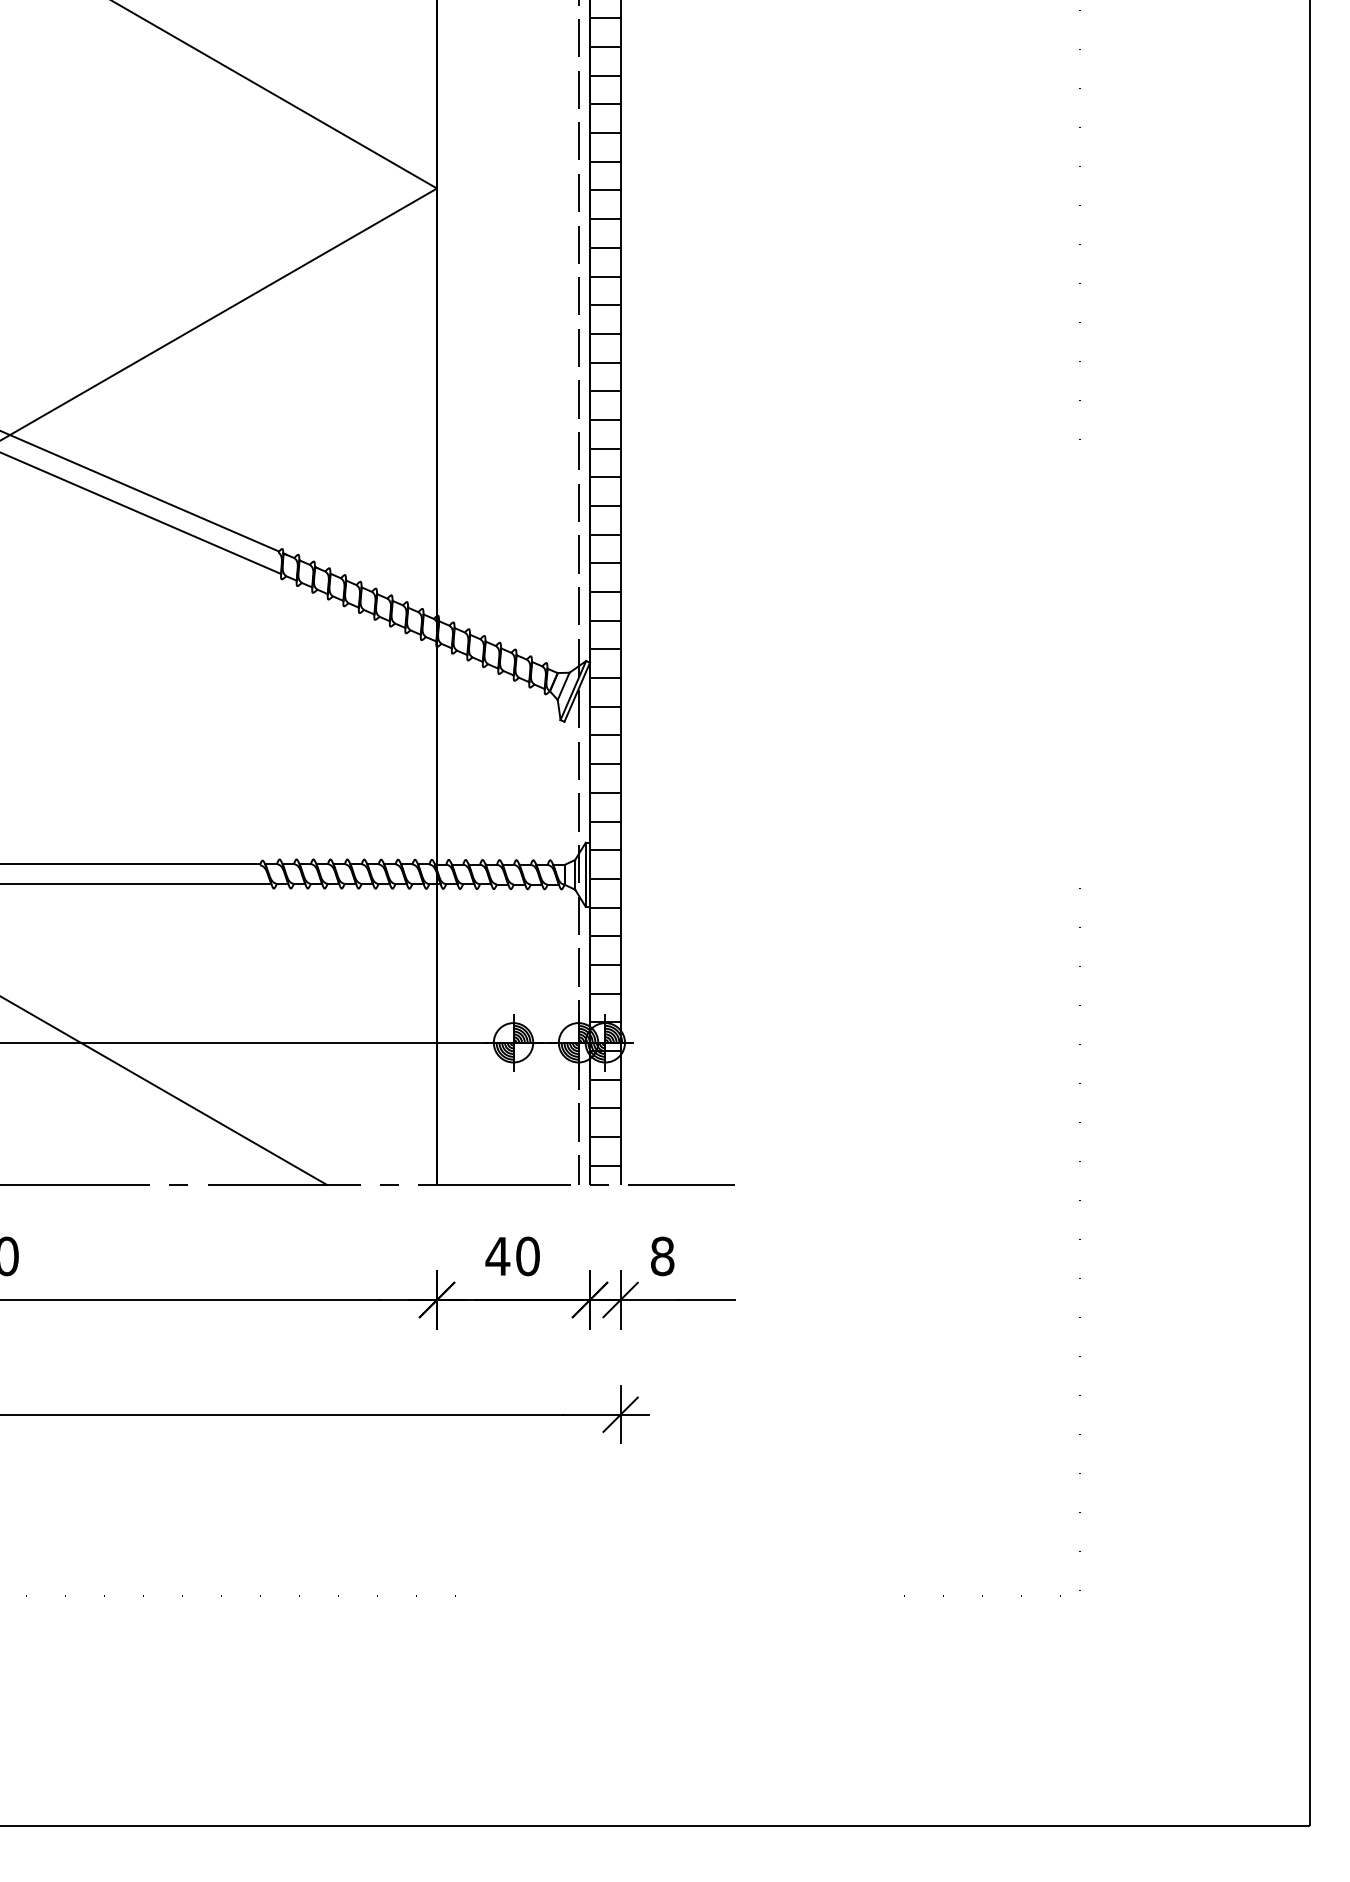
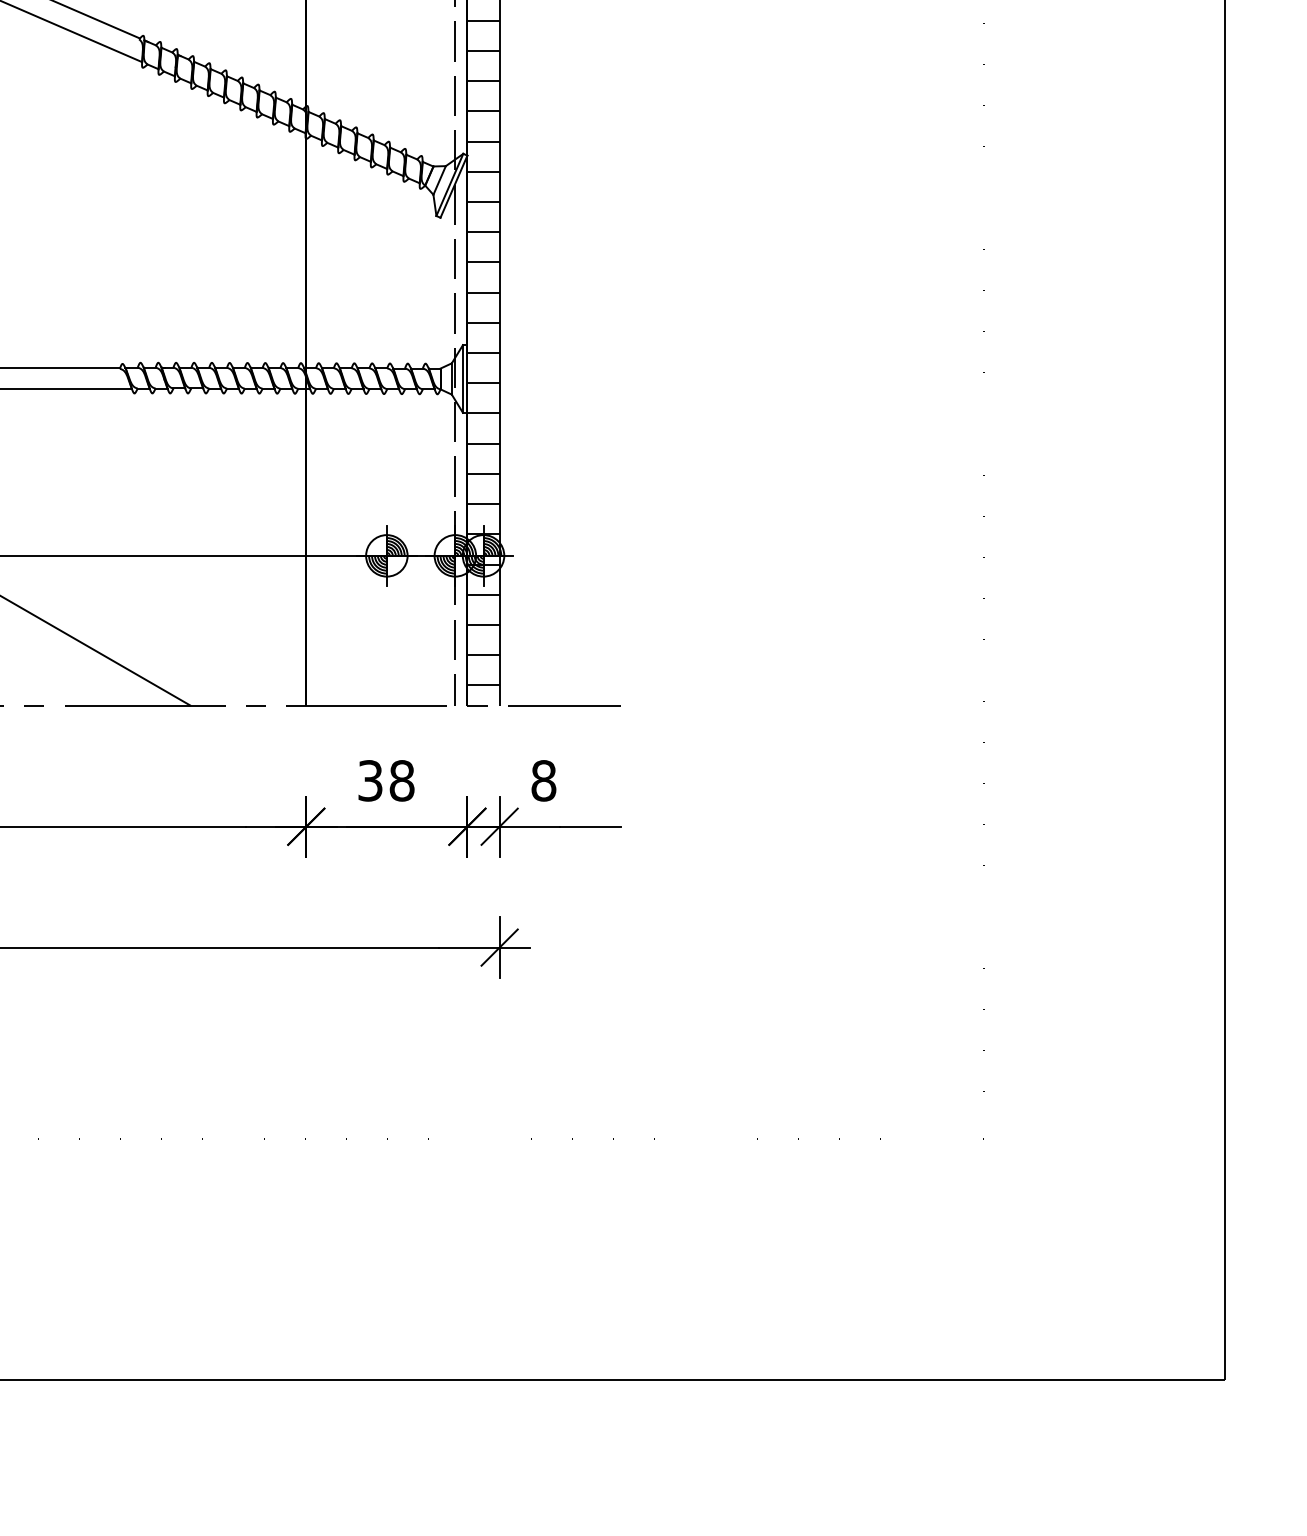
text: (512, 1256) -> (385, 780), 40 -> 38

